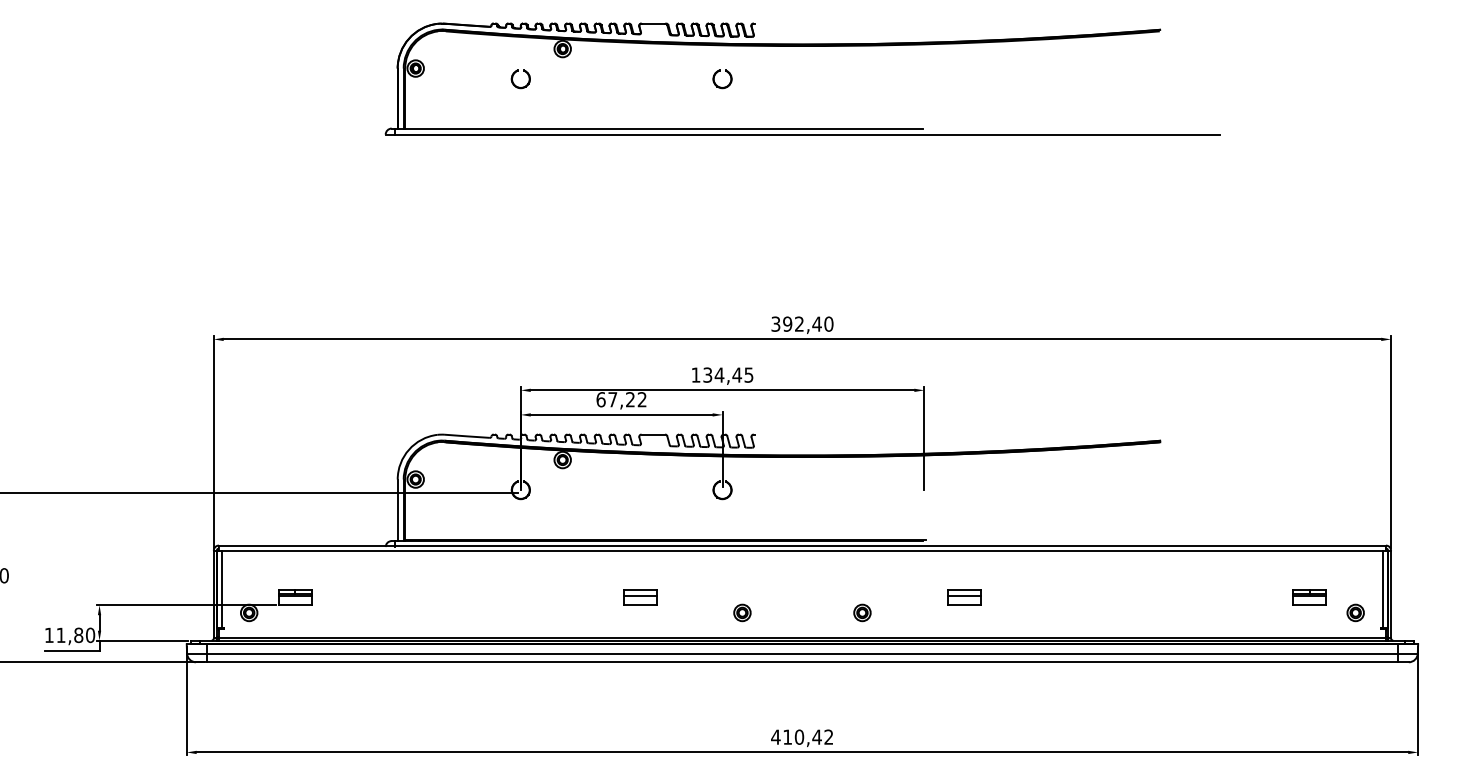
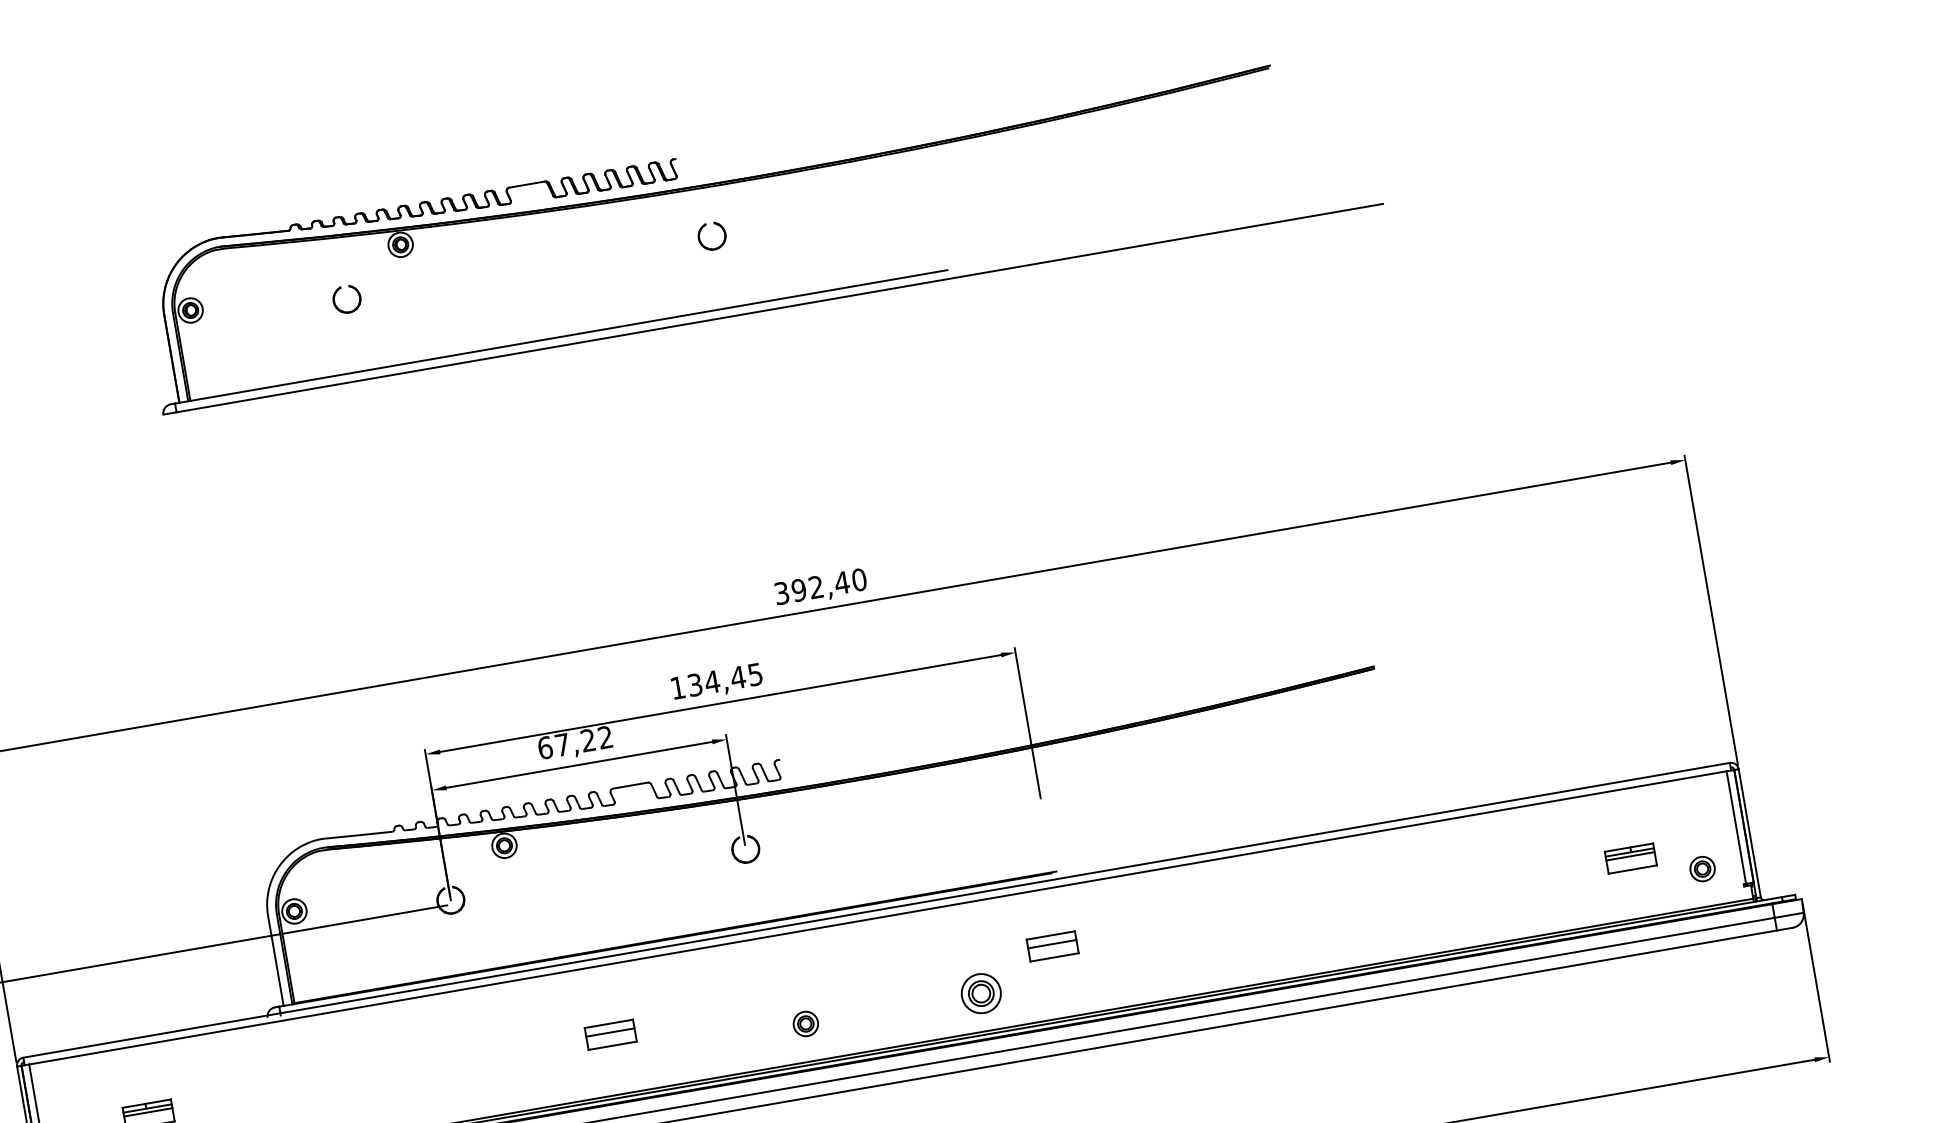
part: (721, 86) -> (712, 247), moved
part: (640, 597) -> (610, 1034), moved
part: (964, 597) -> (1053, 945), moved
part: (862, 612) -> (981, 993), size x1.6

